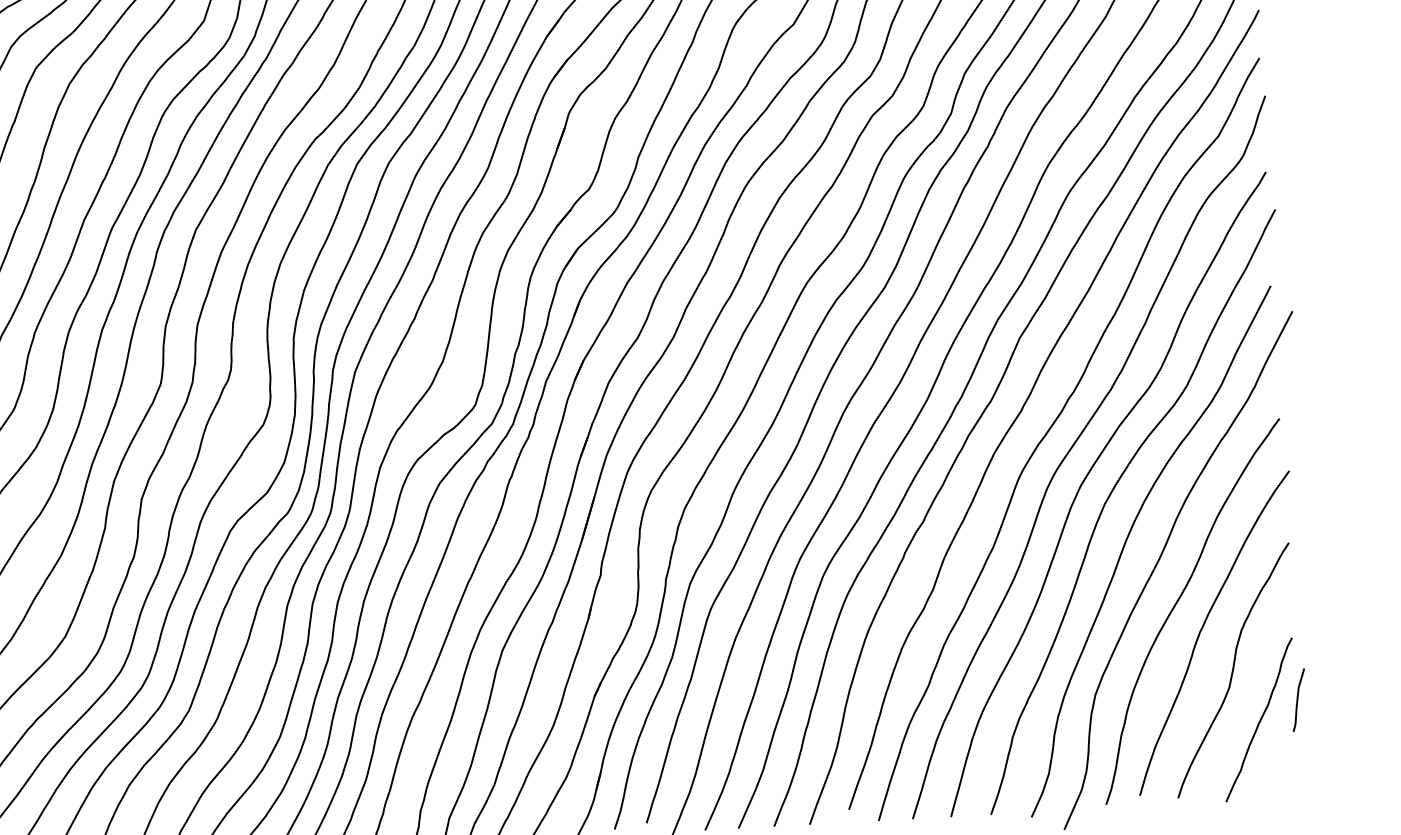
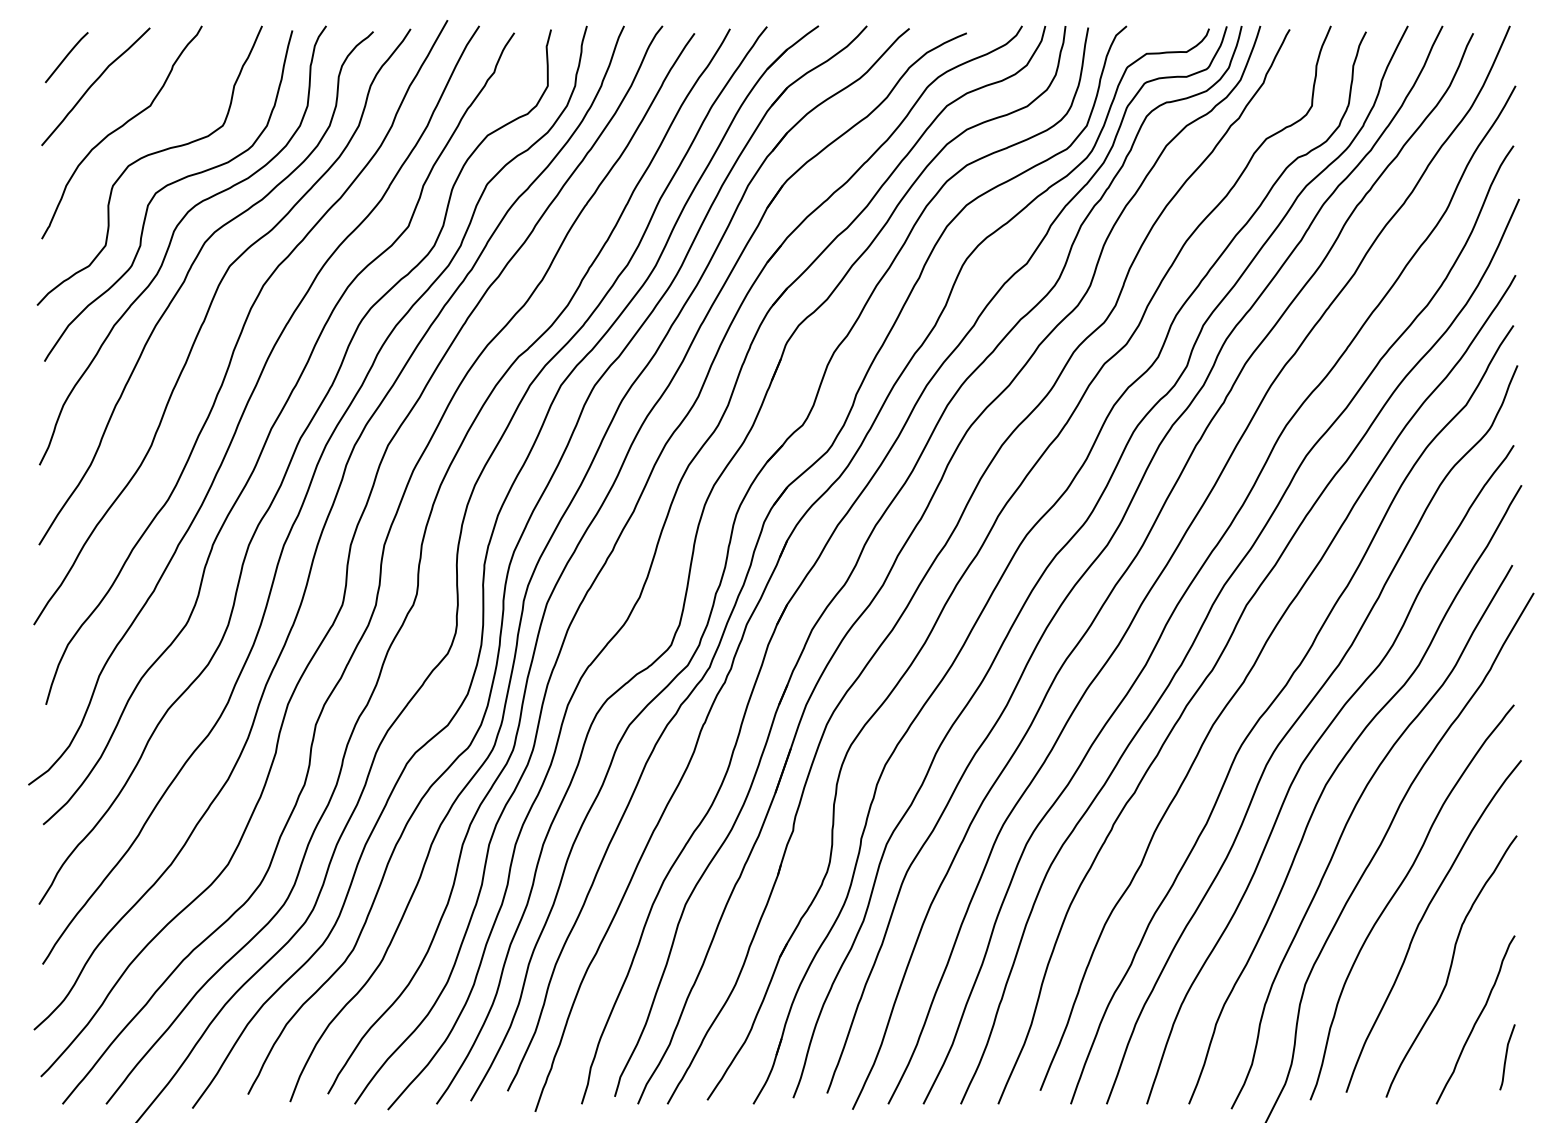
curve: (1297, 700) -> (1506, 1057), moved

